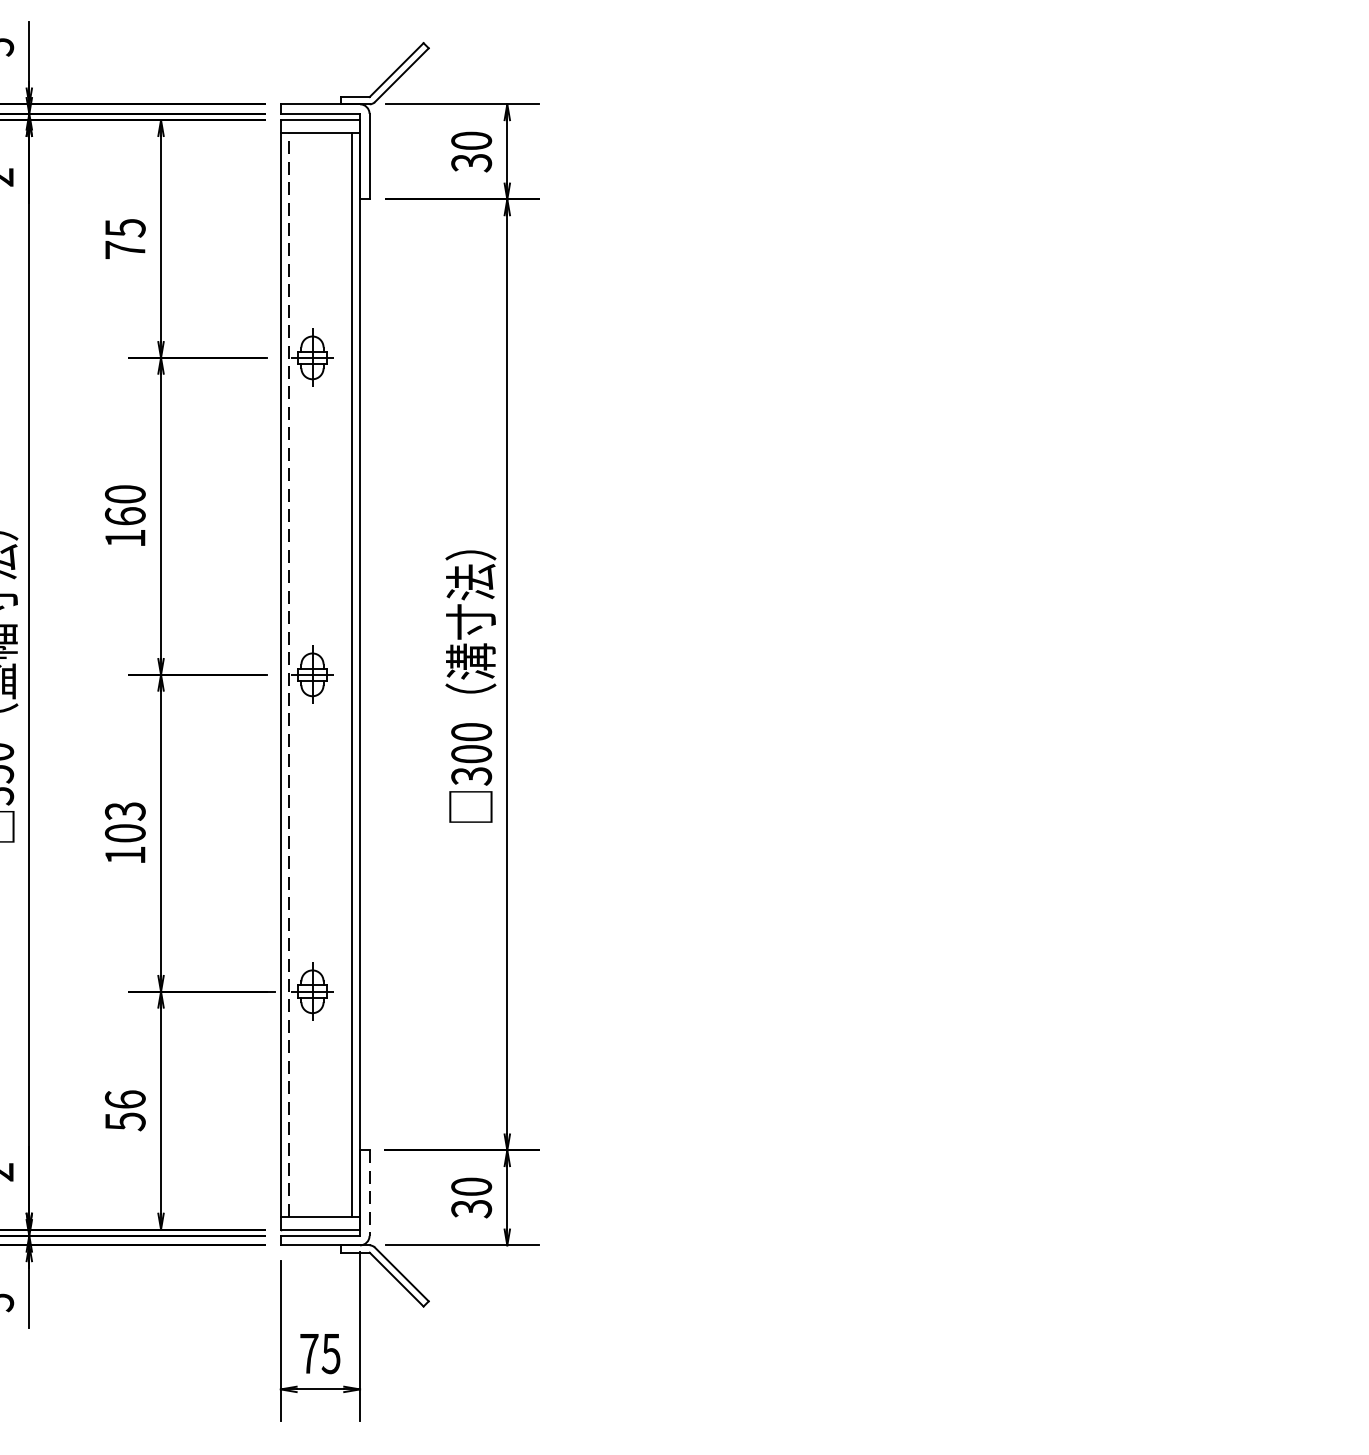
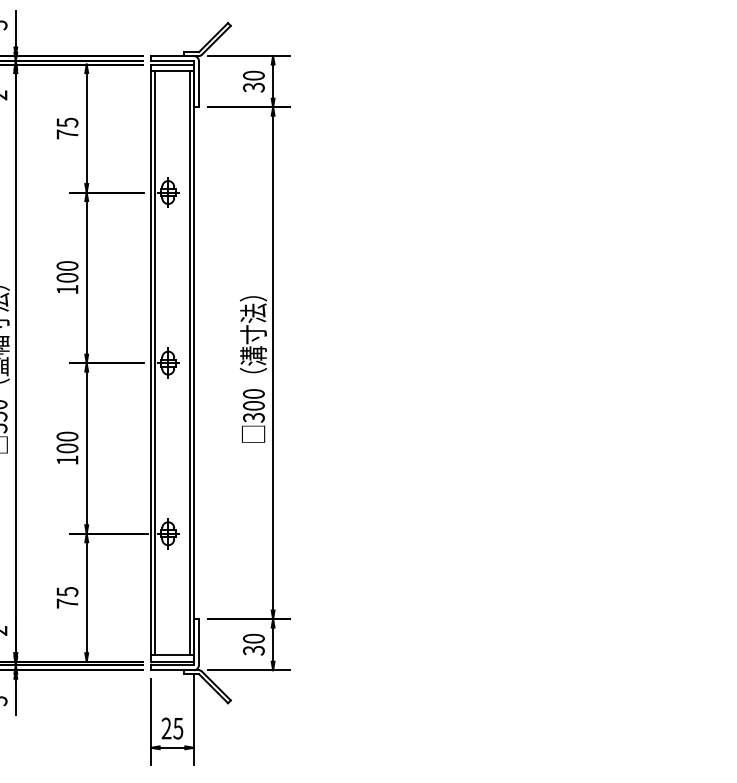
text: (125, 515) -> (67, 277), 160 -> 100
line: (288, 675) -> (155, 363), dashed -> solid
text: (125, 811) -> (67, 436), 103 -> 100
text: (125, 1110) -> (67, 597), 56 -> 75
line: (368, 1193) -> (198, 642), dashed -> solid
text: (309, 1353) -> (166, 728), 75 -> 25

